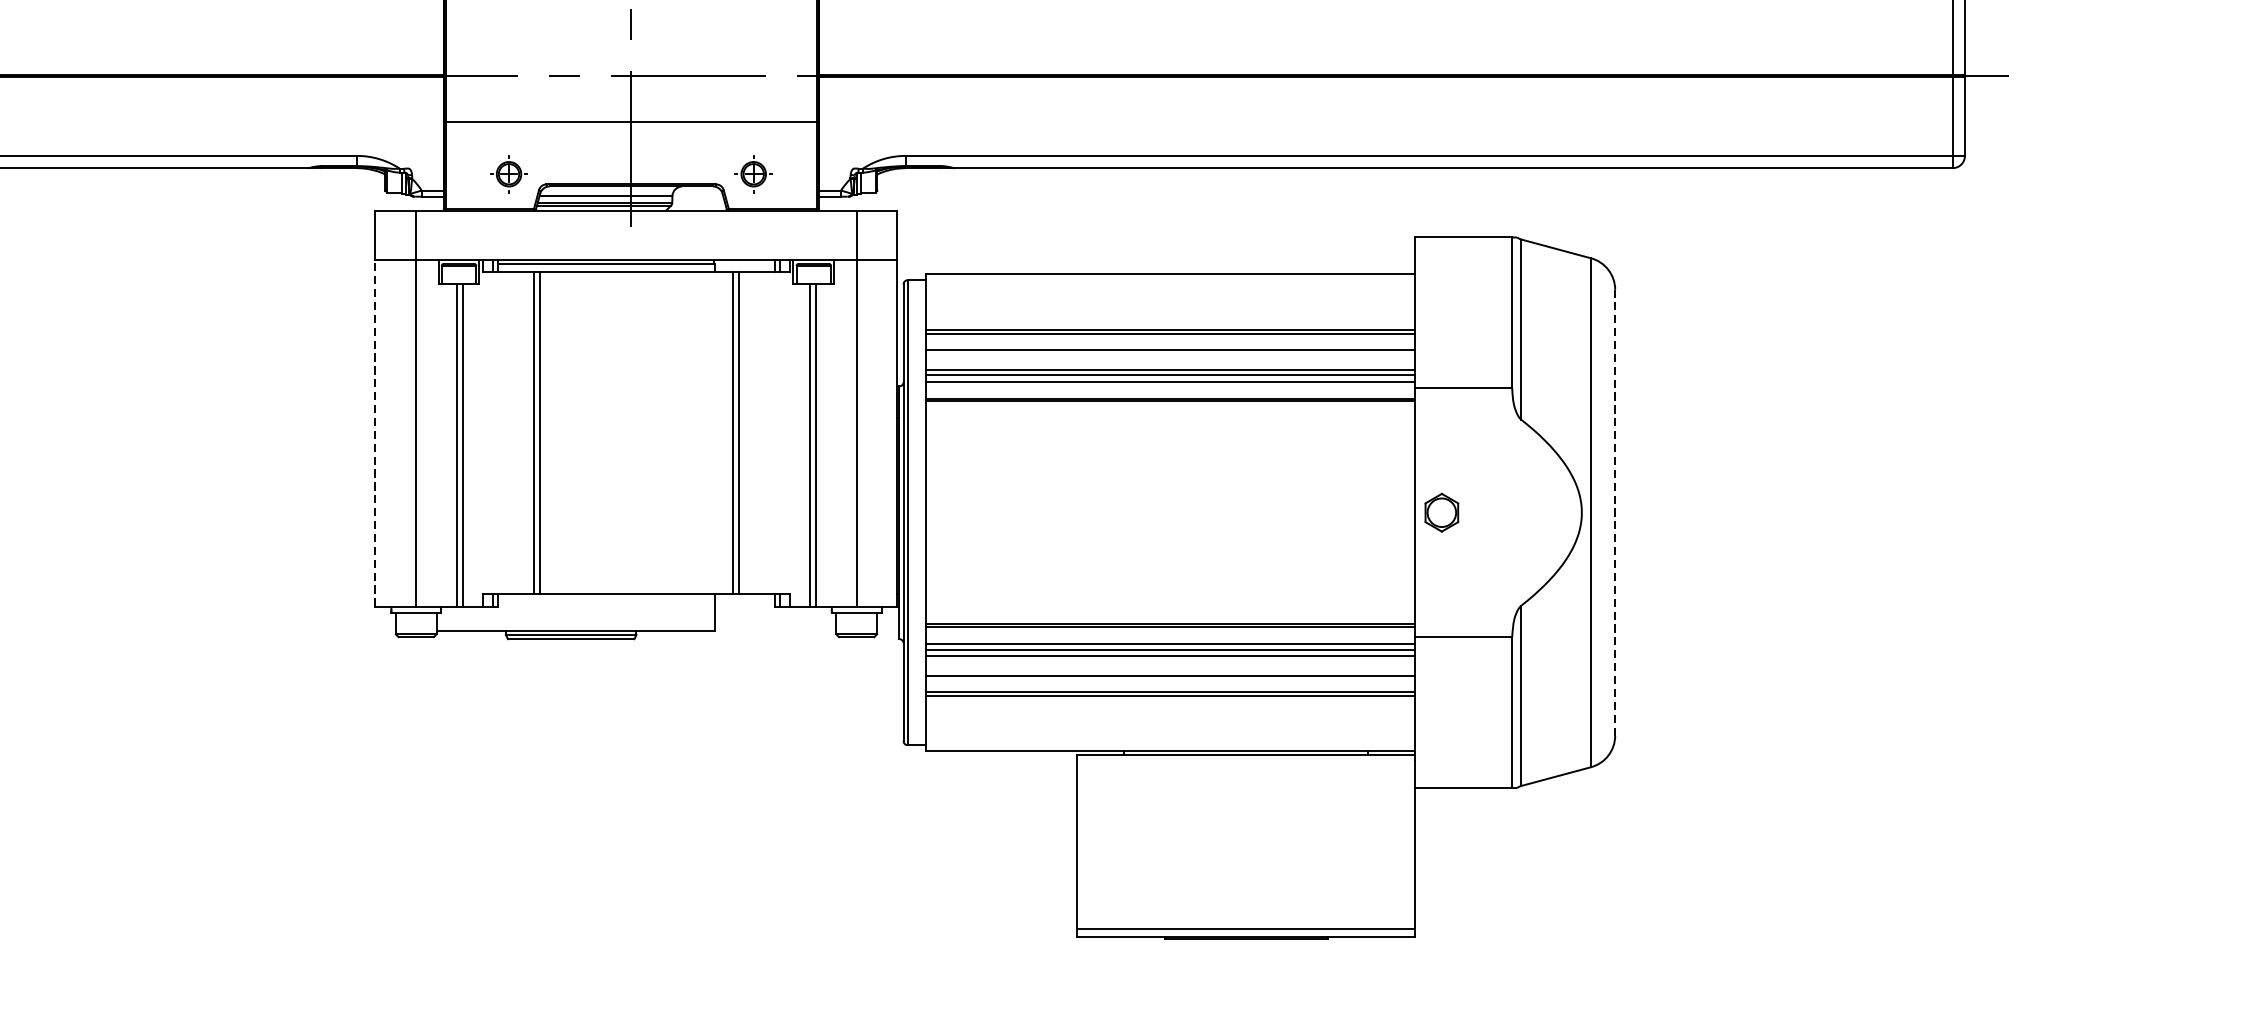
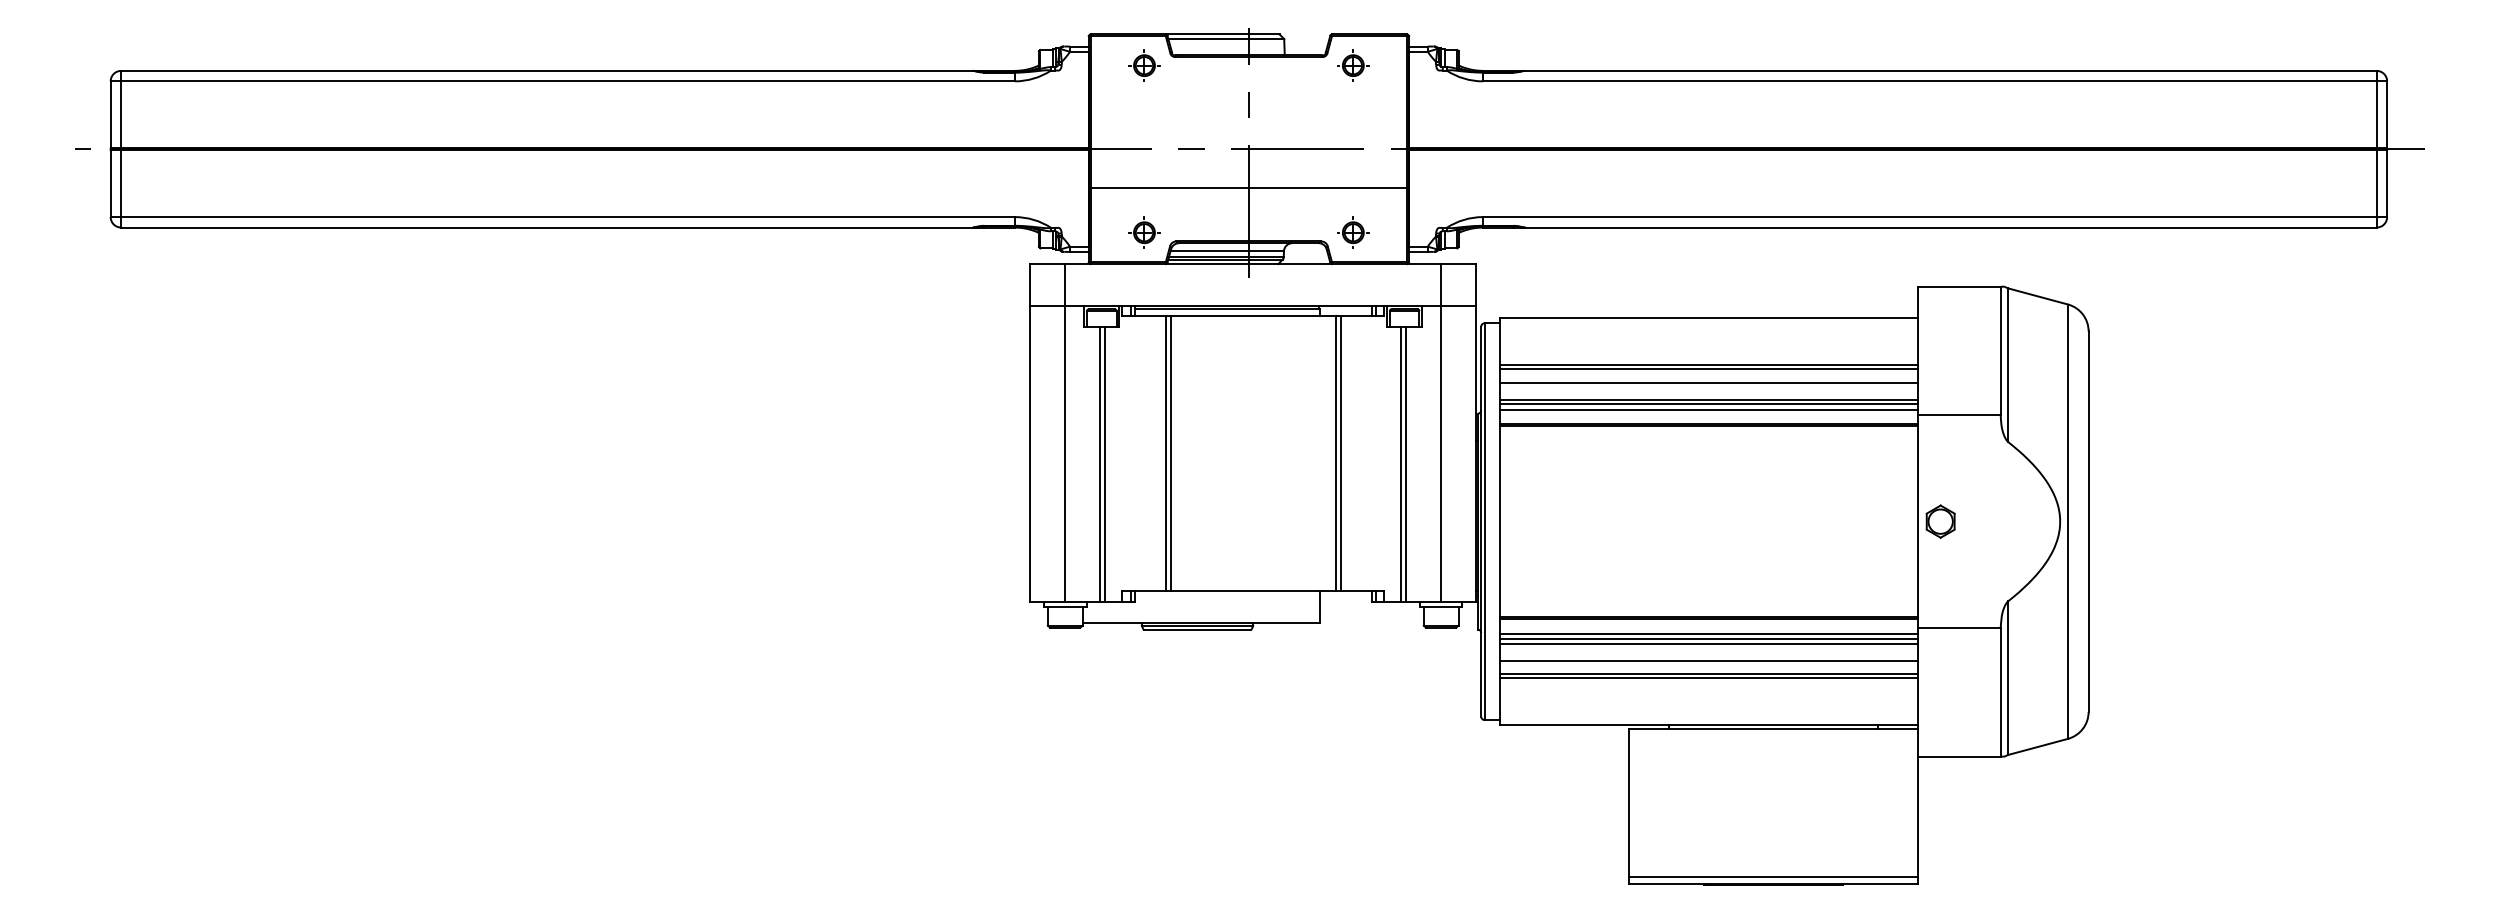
line: (375, 432) -> (1030, 453), dashed -> solid
line: (1615, 512) -> (2088, 521), dashed -> solid

